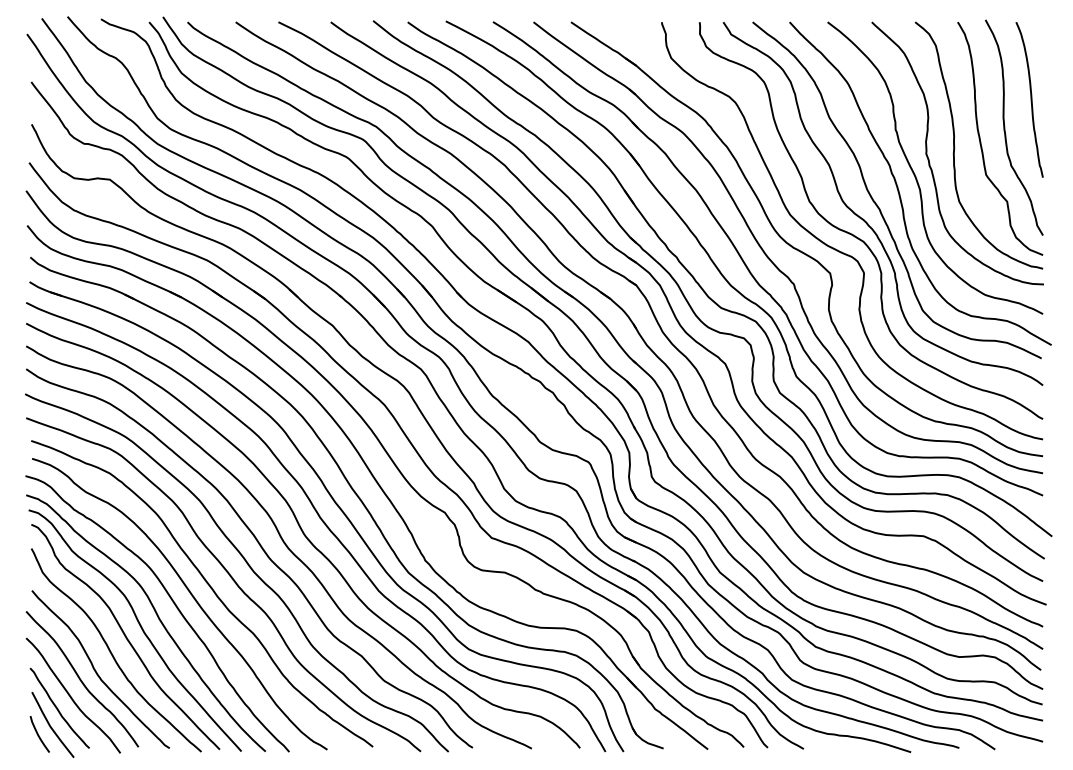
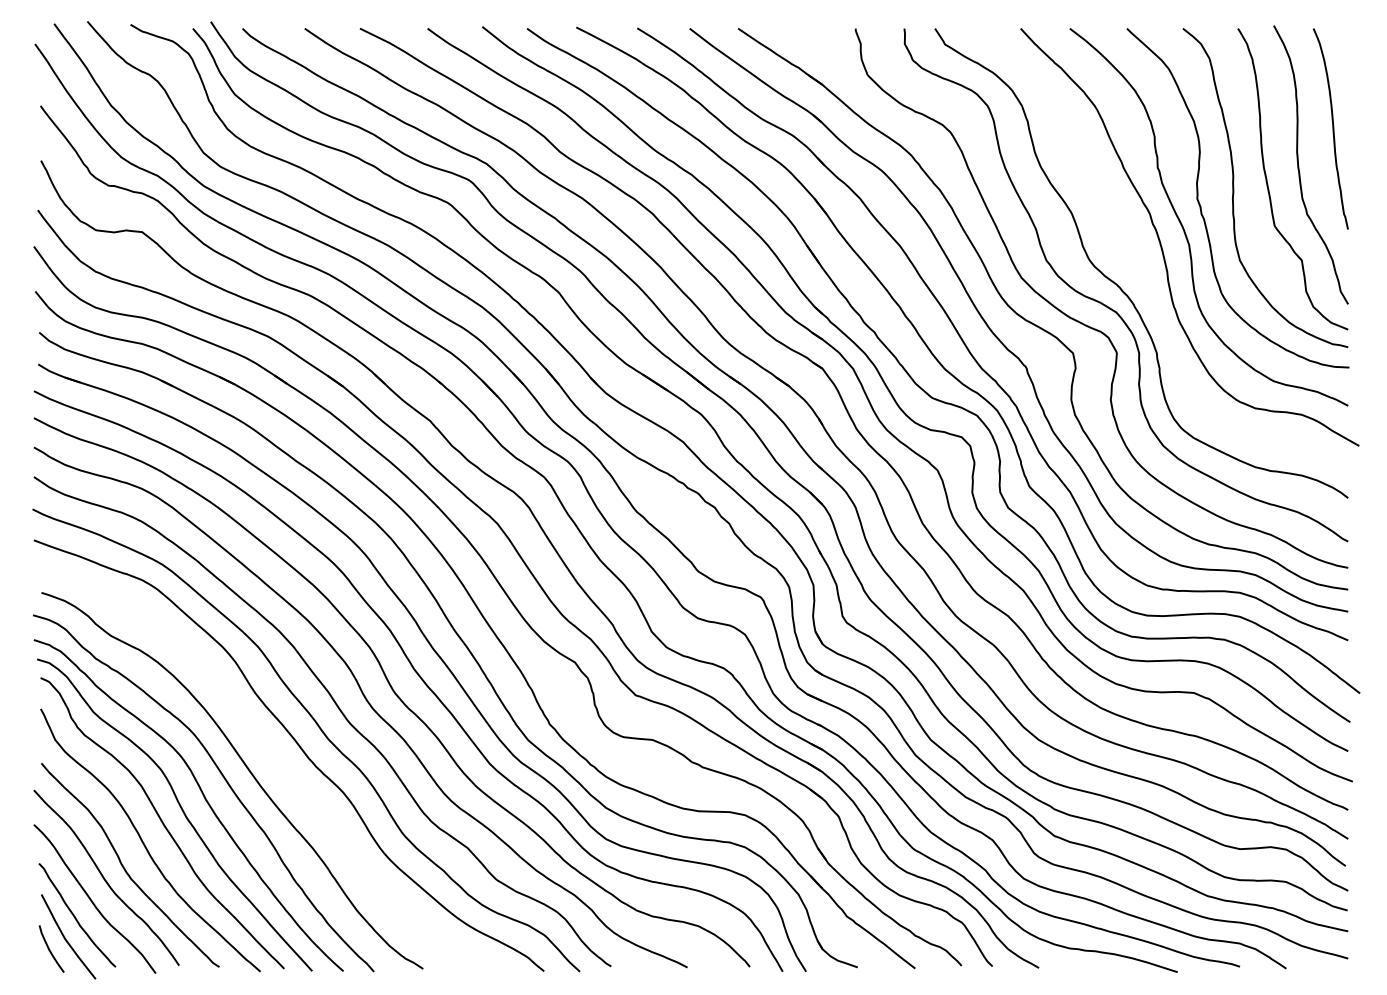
curve: (876, 203) -> (1133, 263), removed
curve: (209, 587) -> (271, 759), removed

